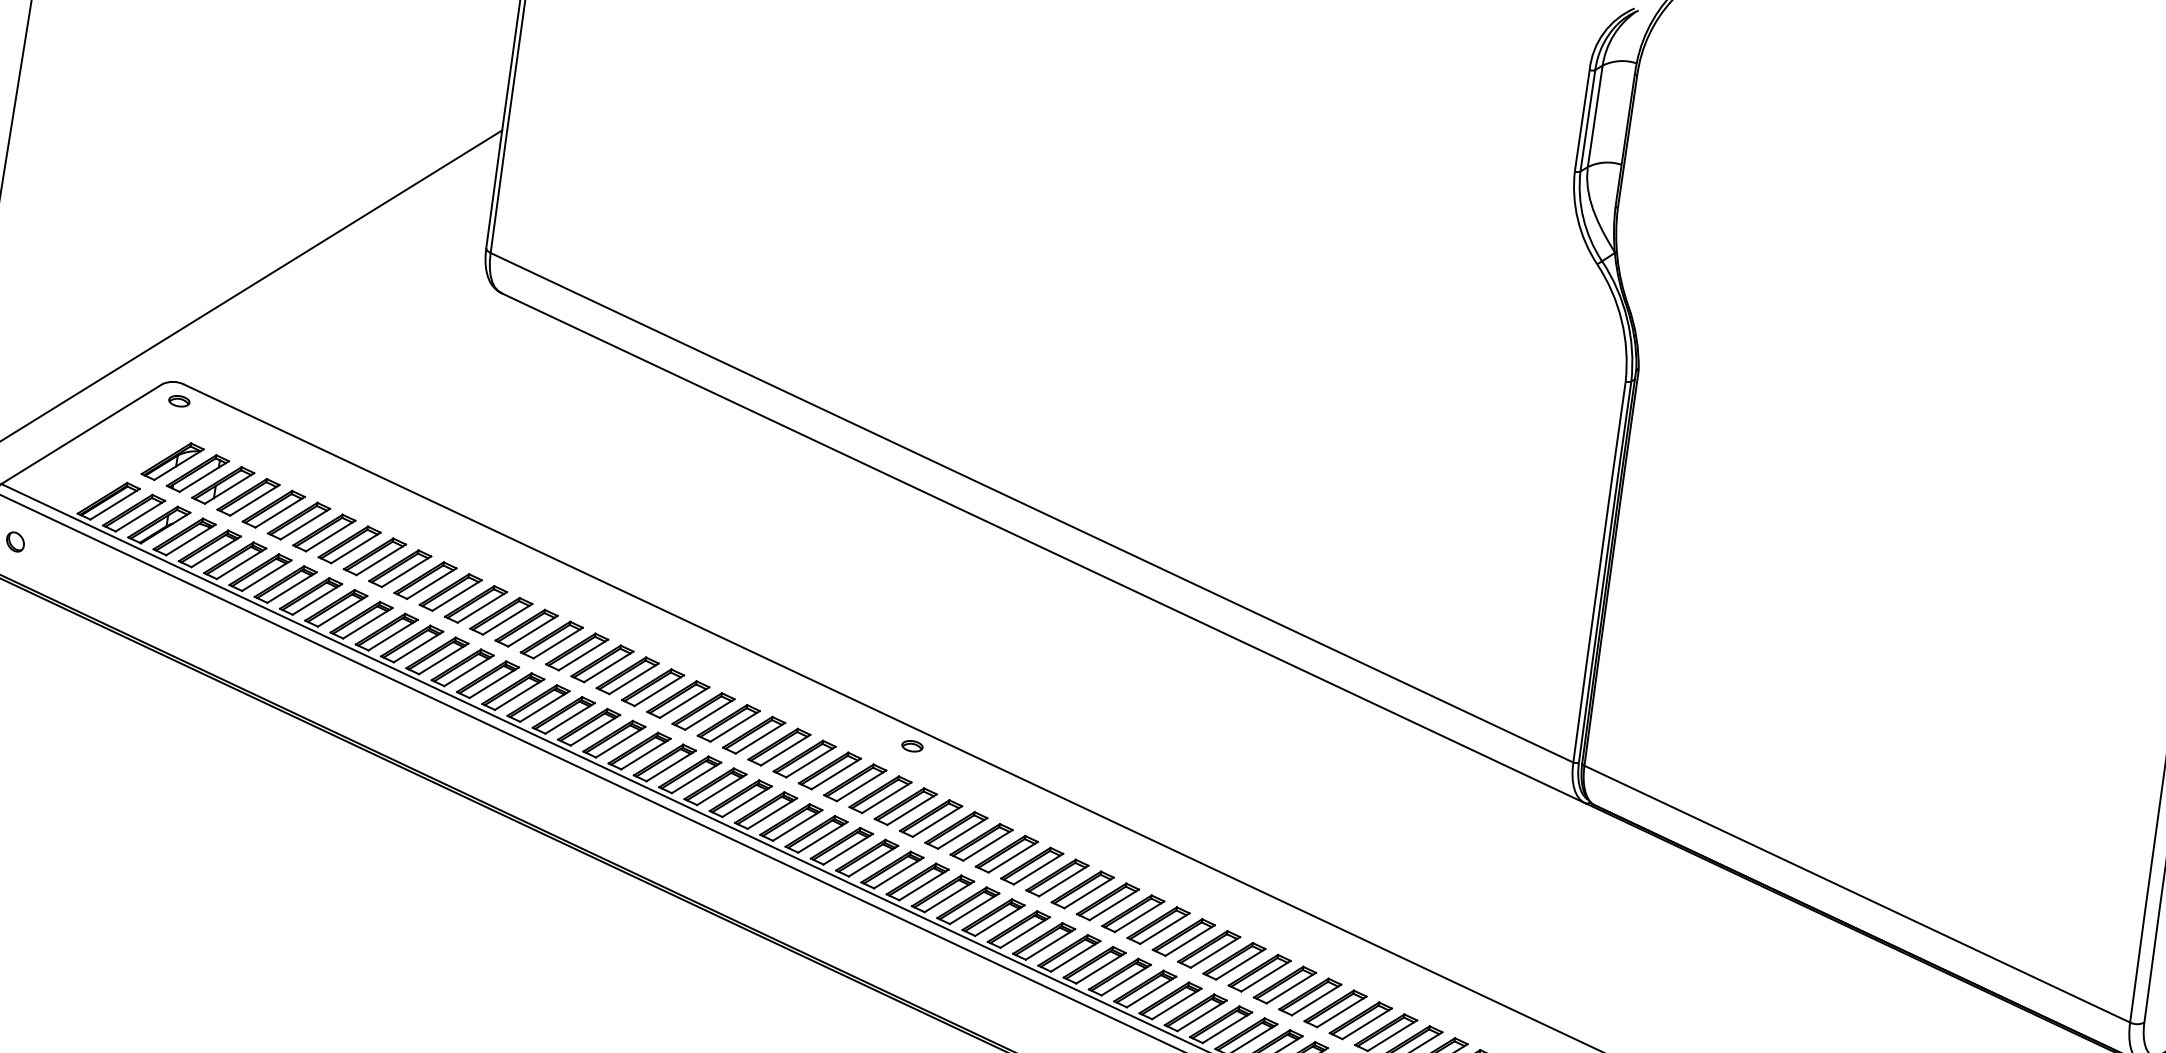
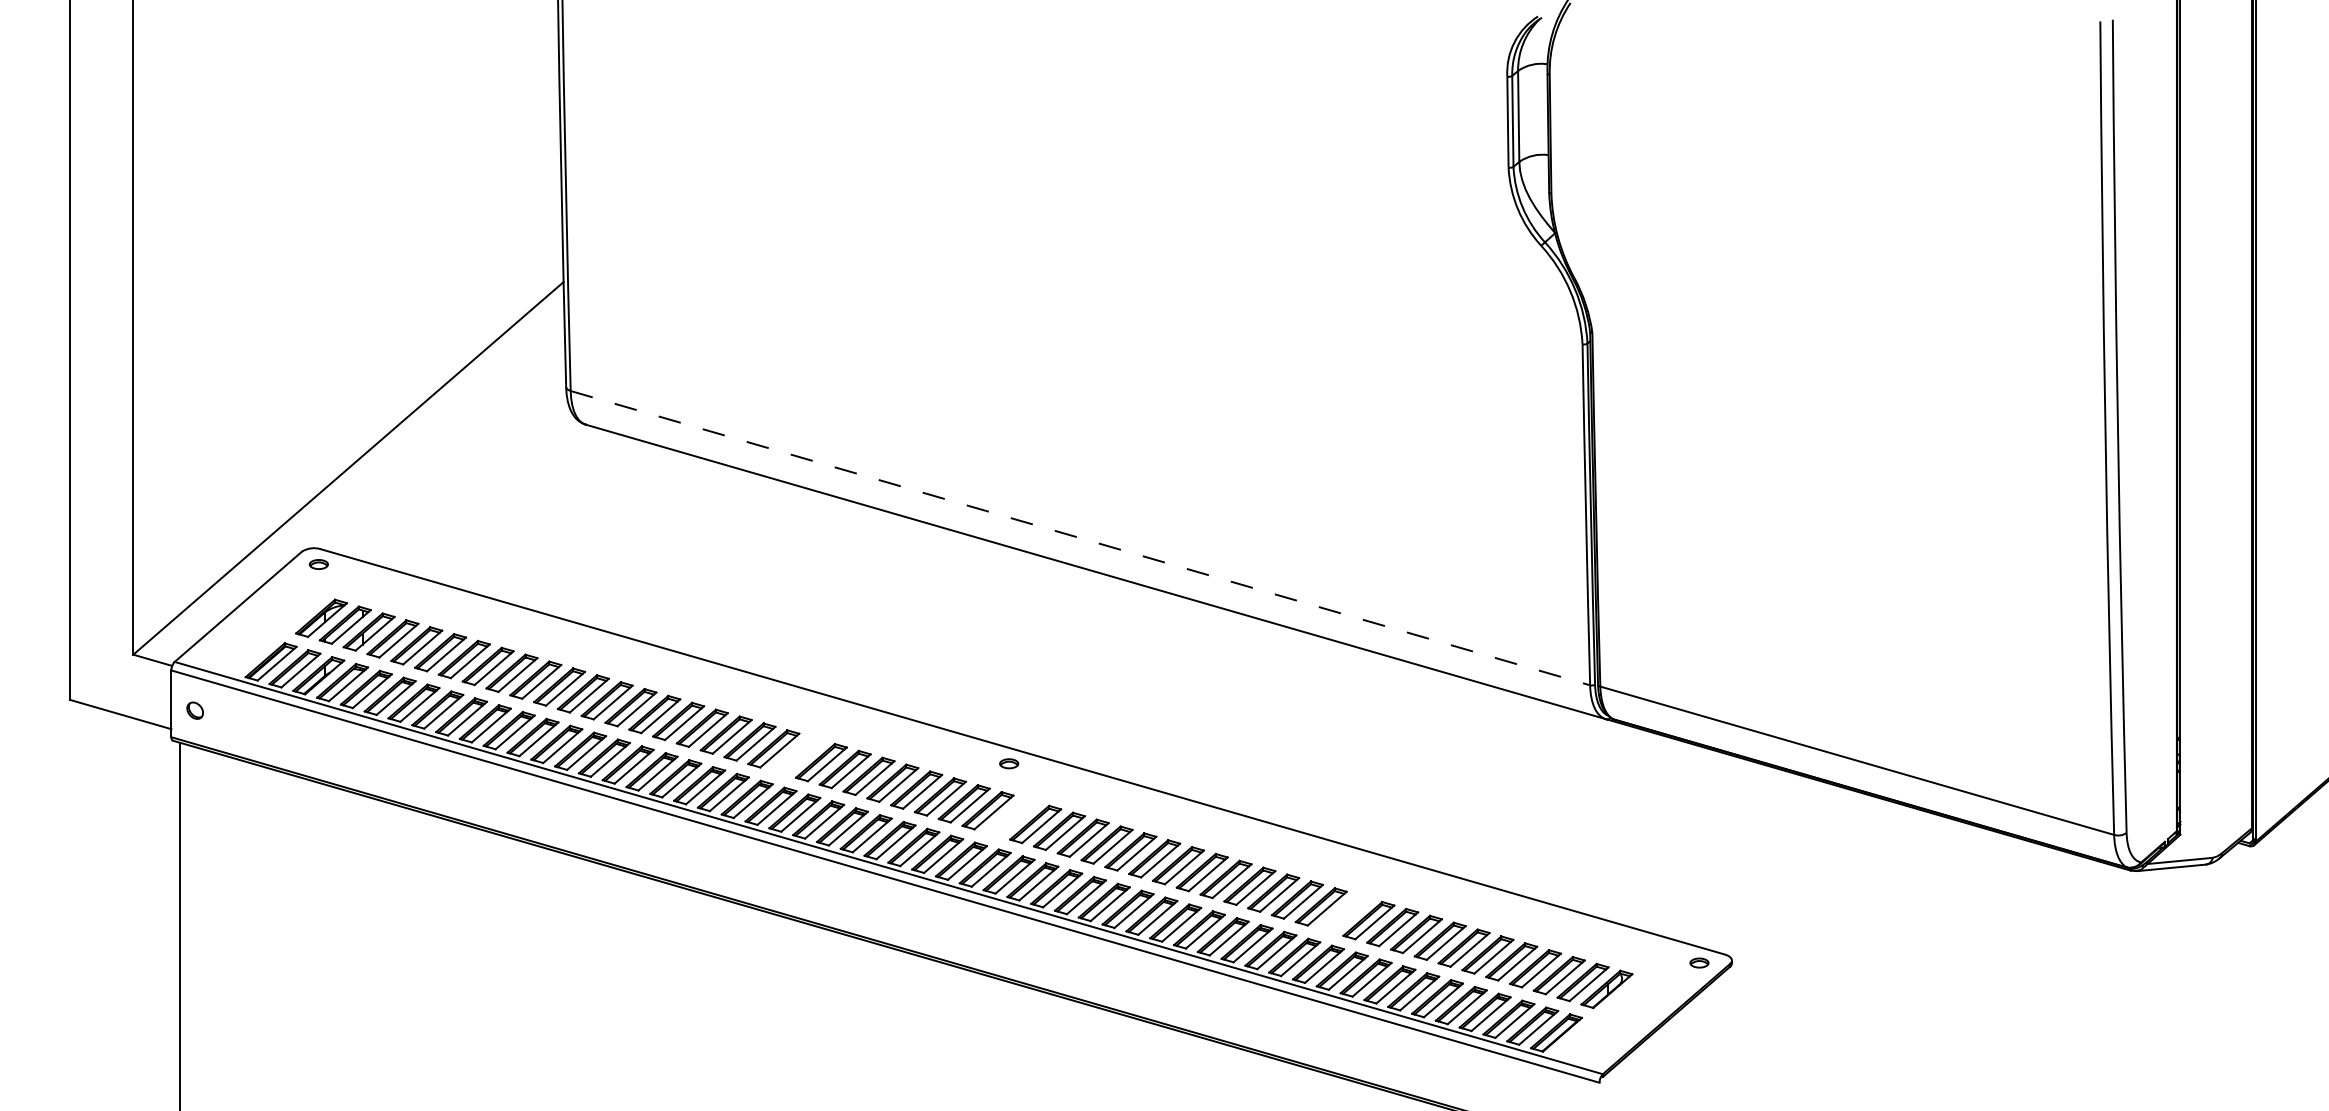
line: (1032, 508) -> (1080, 538), solid -> dashed
part: (678, 699) -> (797, 755), removed
part: (905, 806) -> (1011, 817), removed
part: (1259, 972) -> (1344, 913), removed

